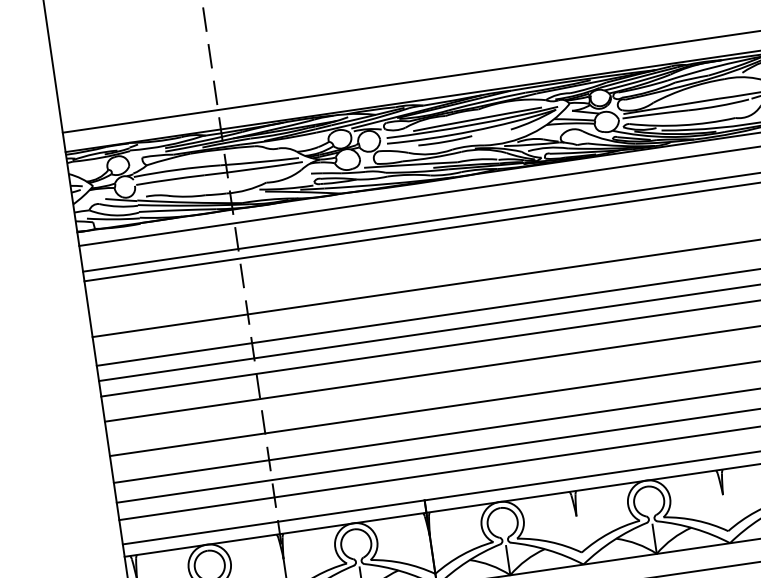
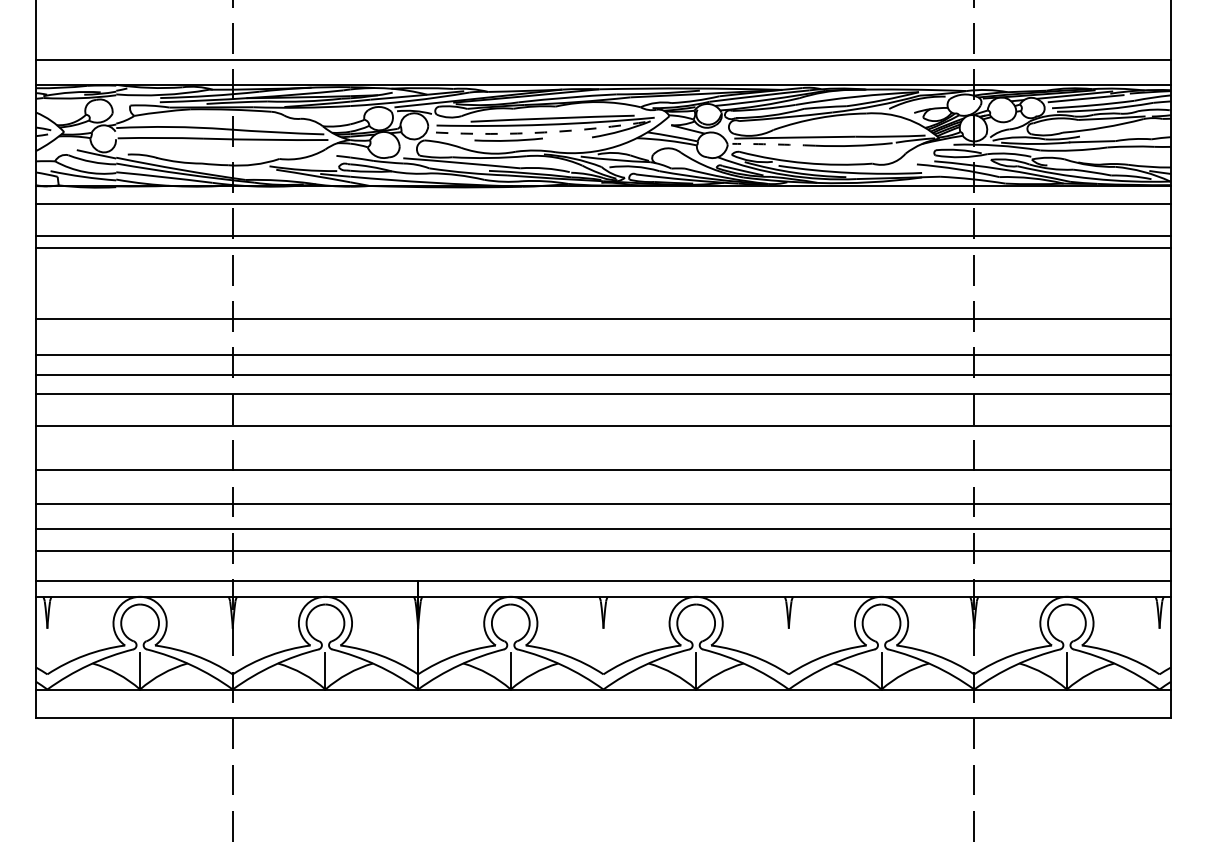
arc: (655, 114) -> (773, 144), solid -> dashed
arc: (472, 131) -> (544, 132), solid -> dashed

